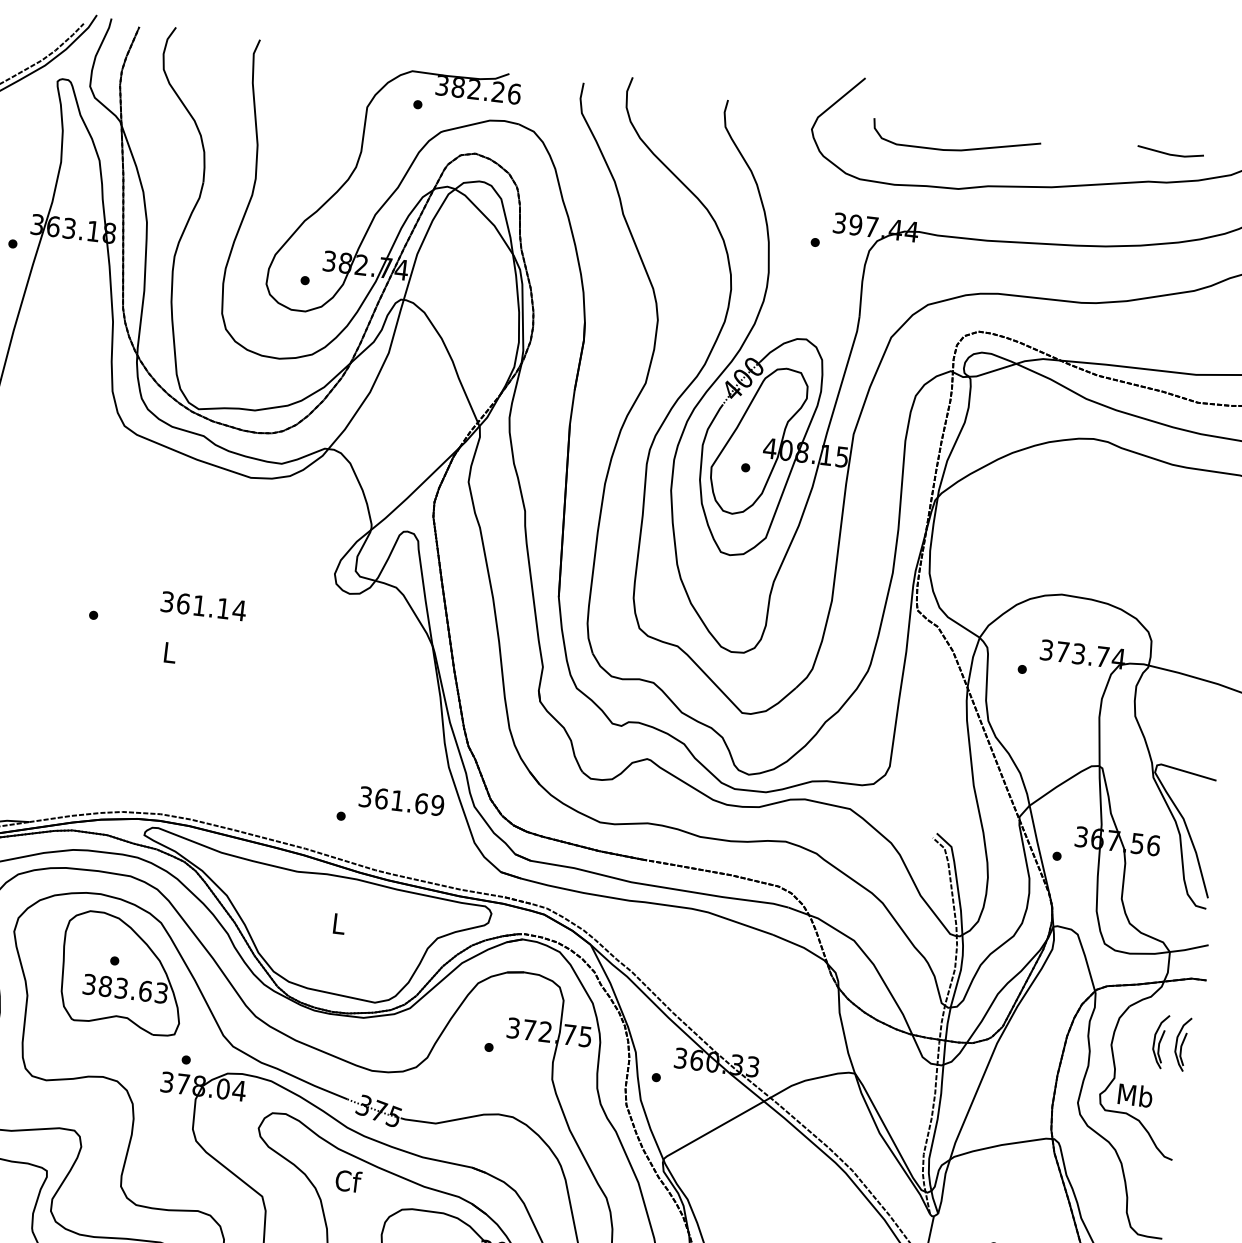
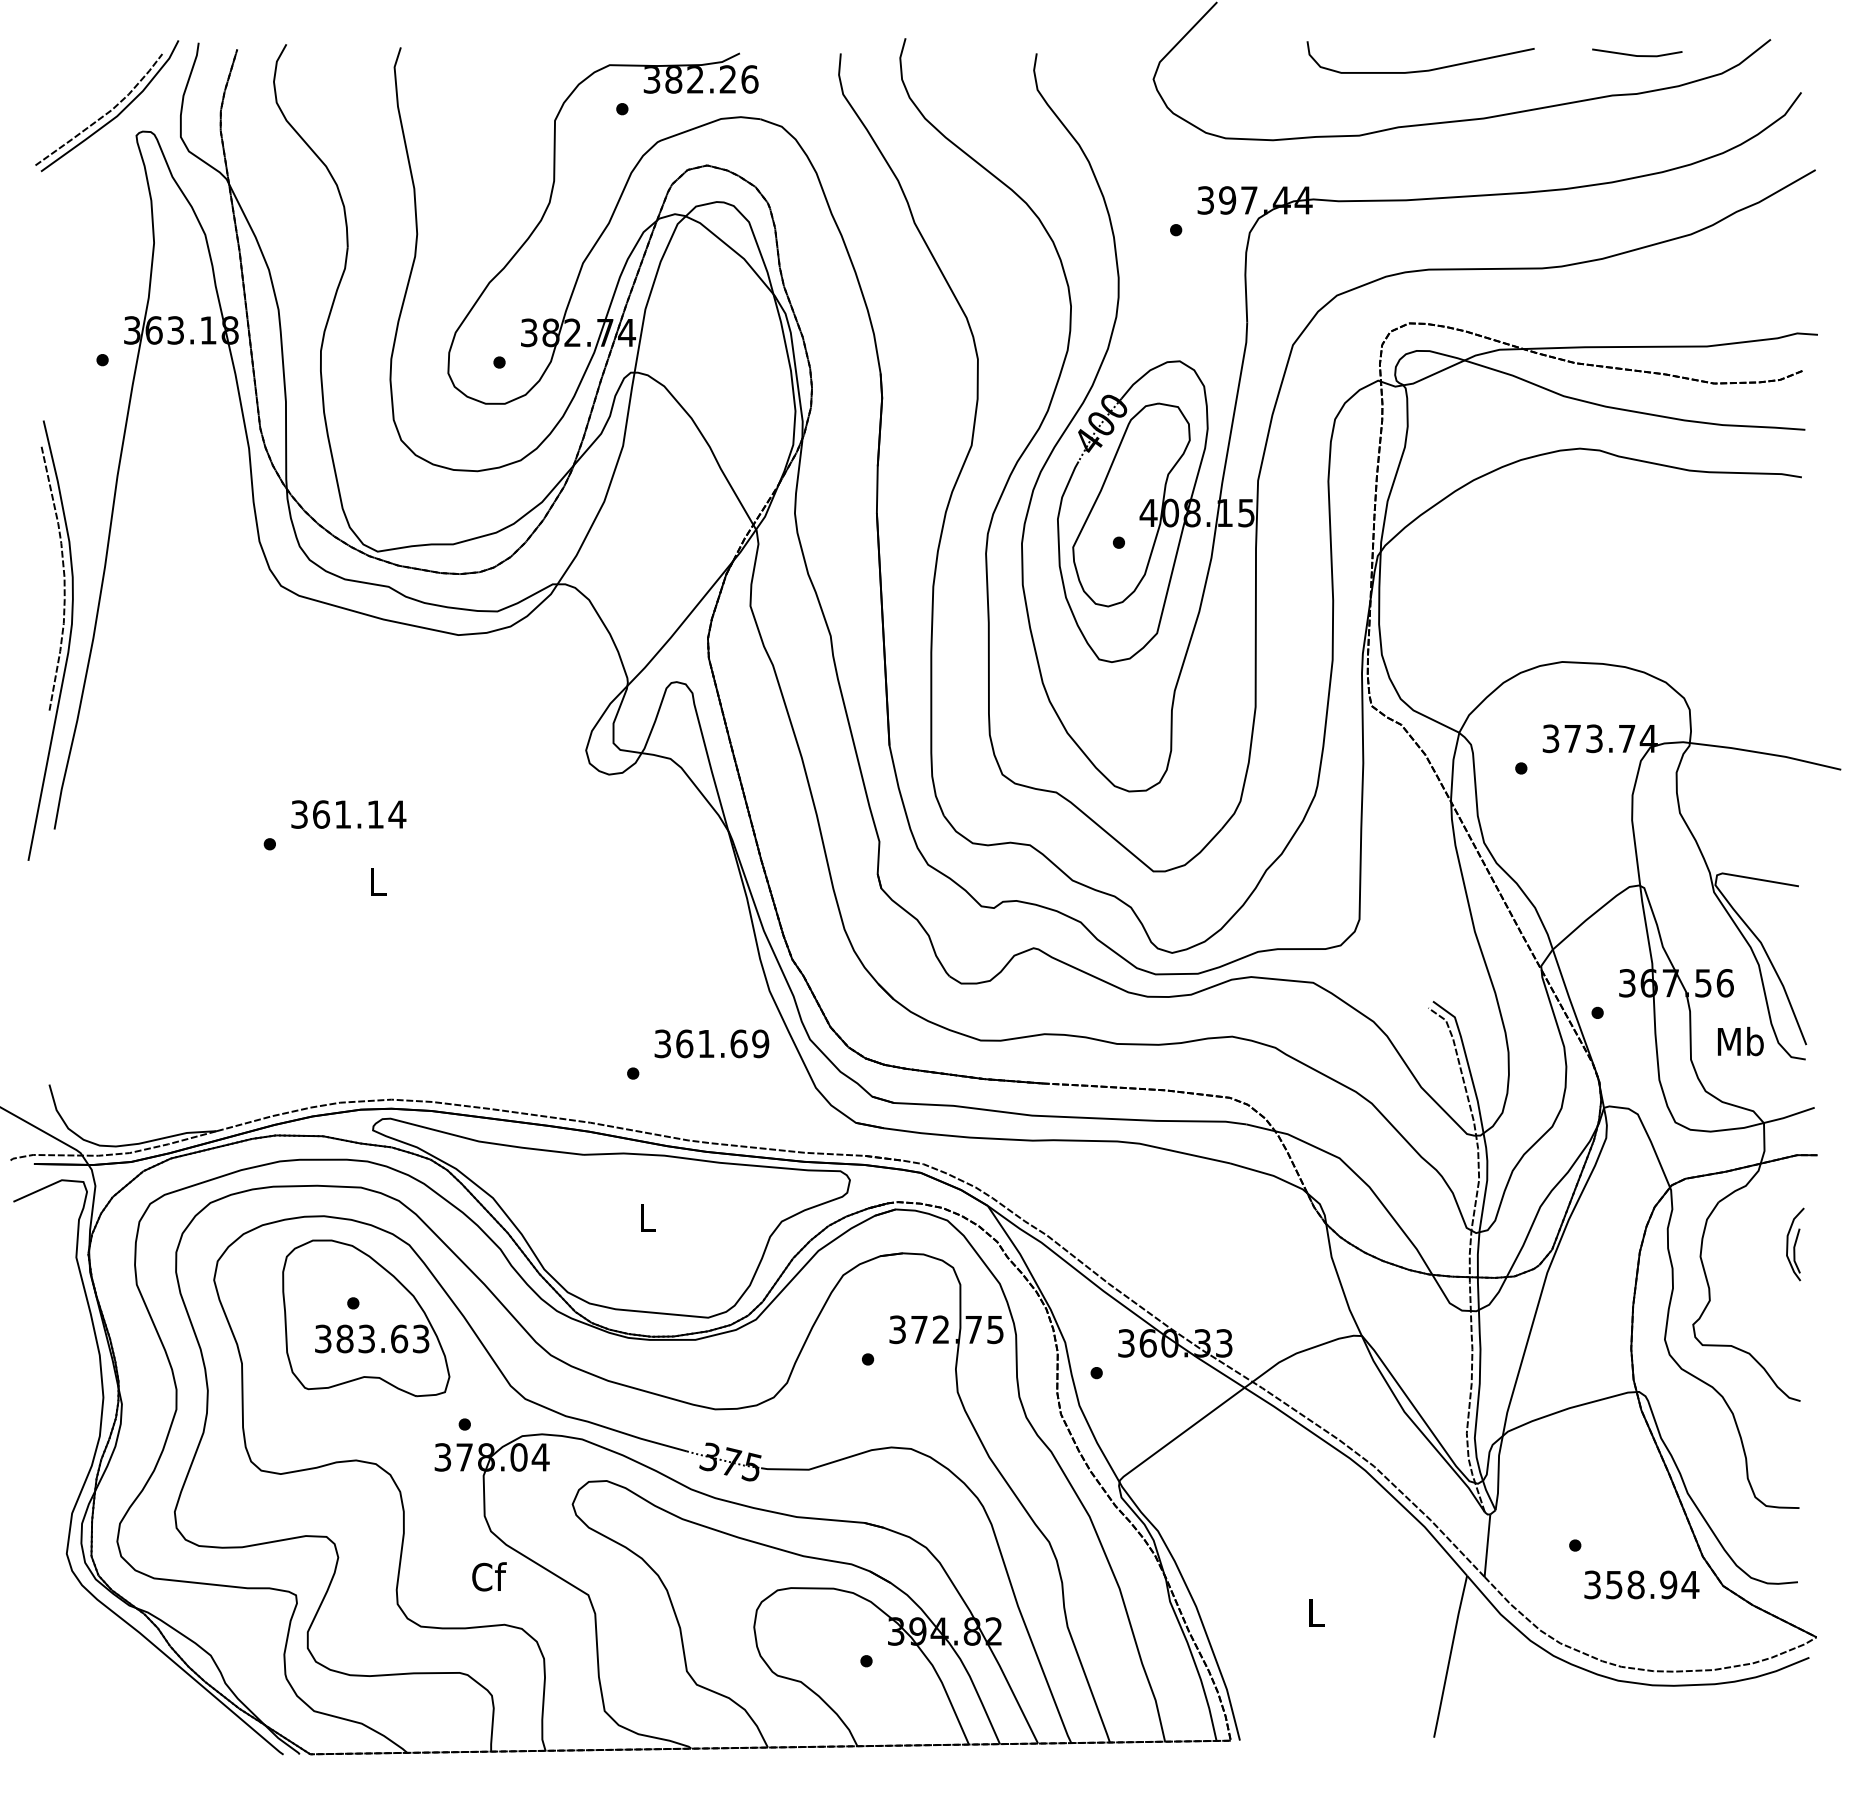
curve: (955, 149) -> (1420, 70), moved
text: (203, 606) -> (348, 814), moved
part: (1160, 1041) -> (1765, 1244), removed
text: (1135, 1095) -> (1740, 1041), moved
text: (348, 1180) -> (489, 1576), moved

